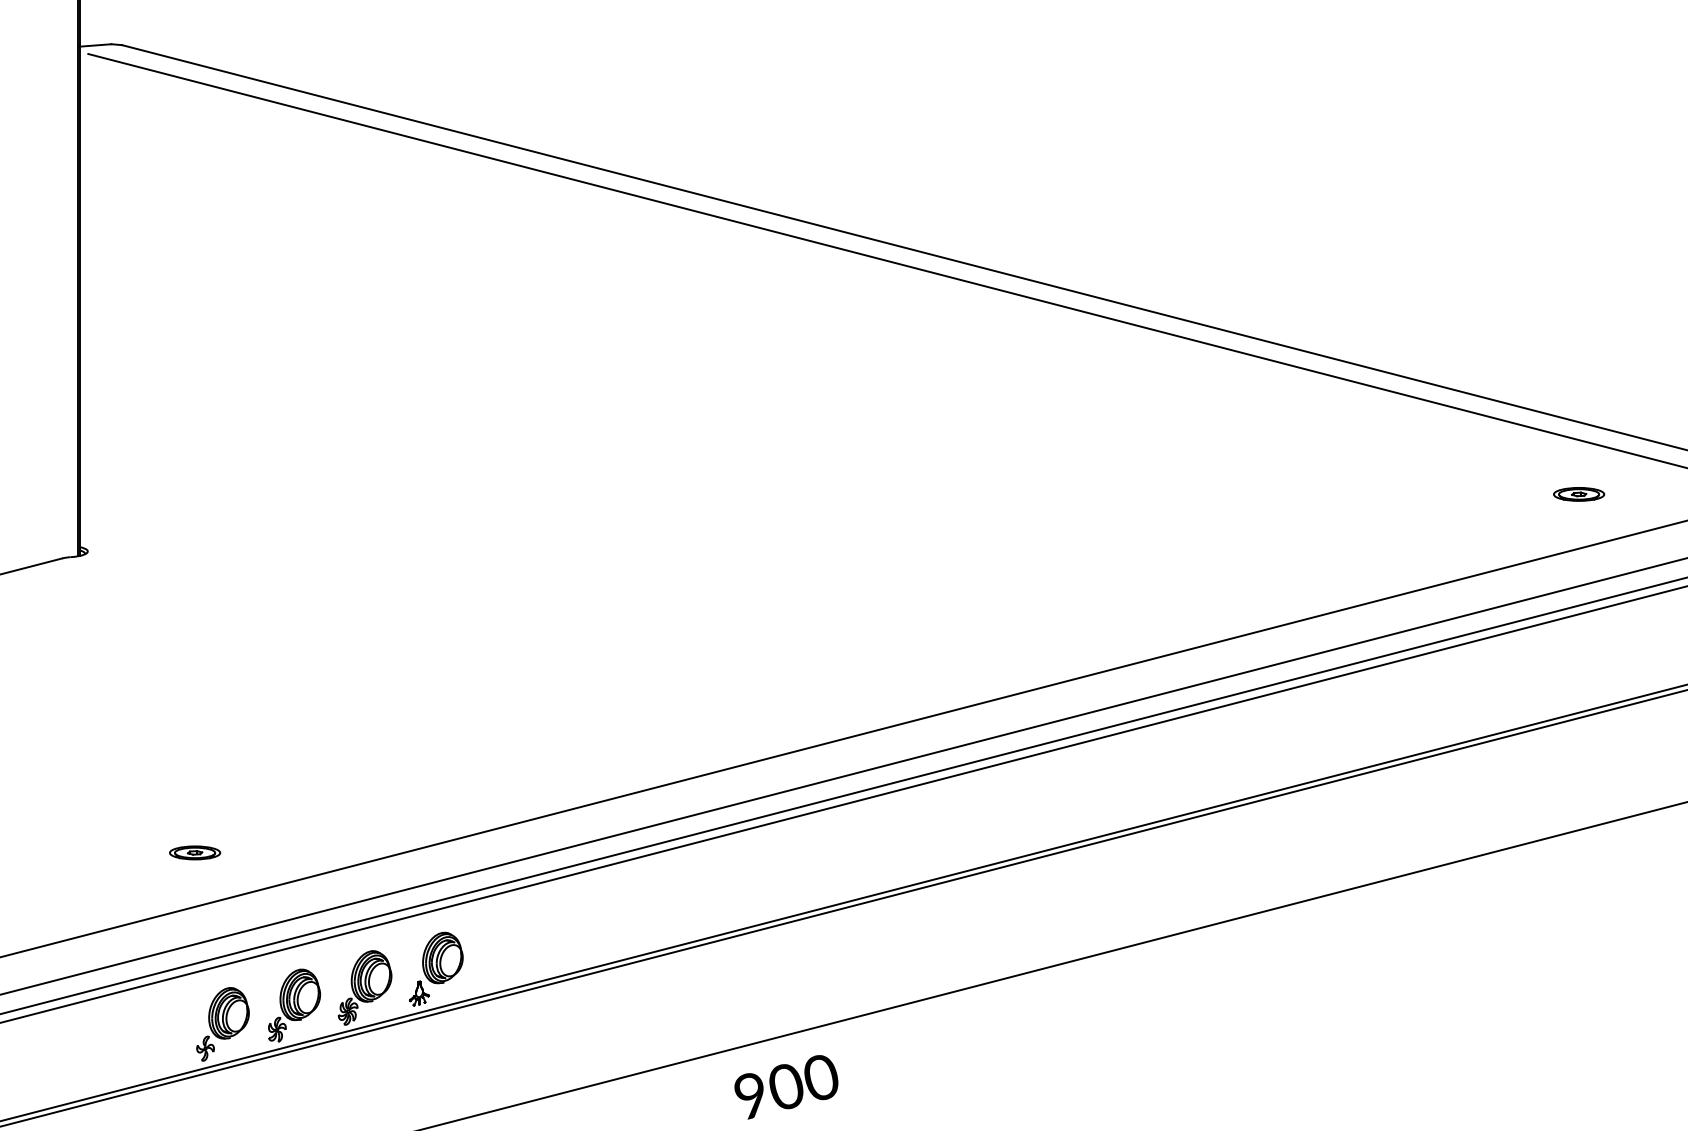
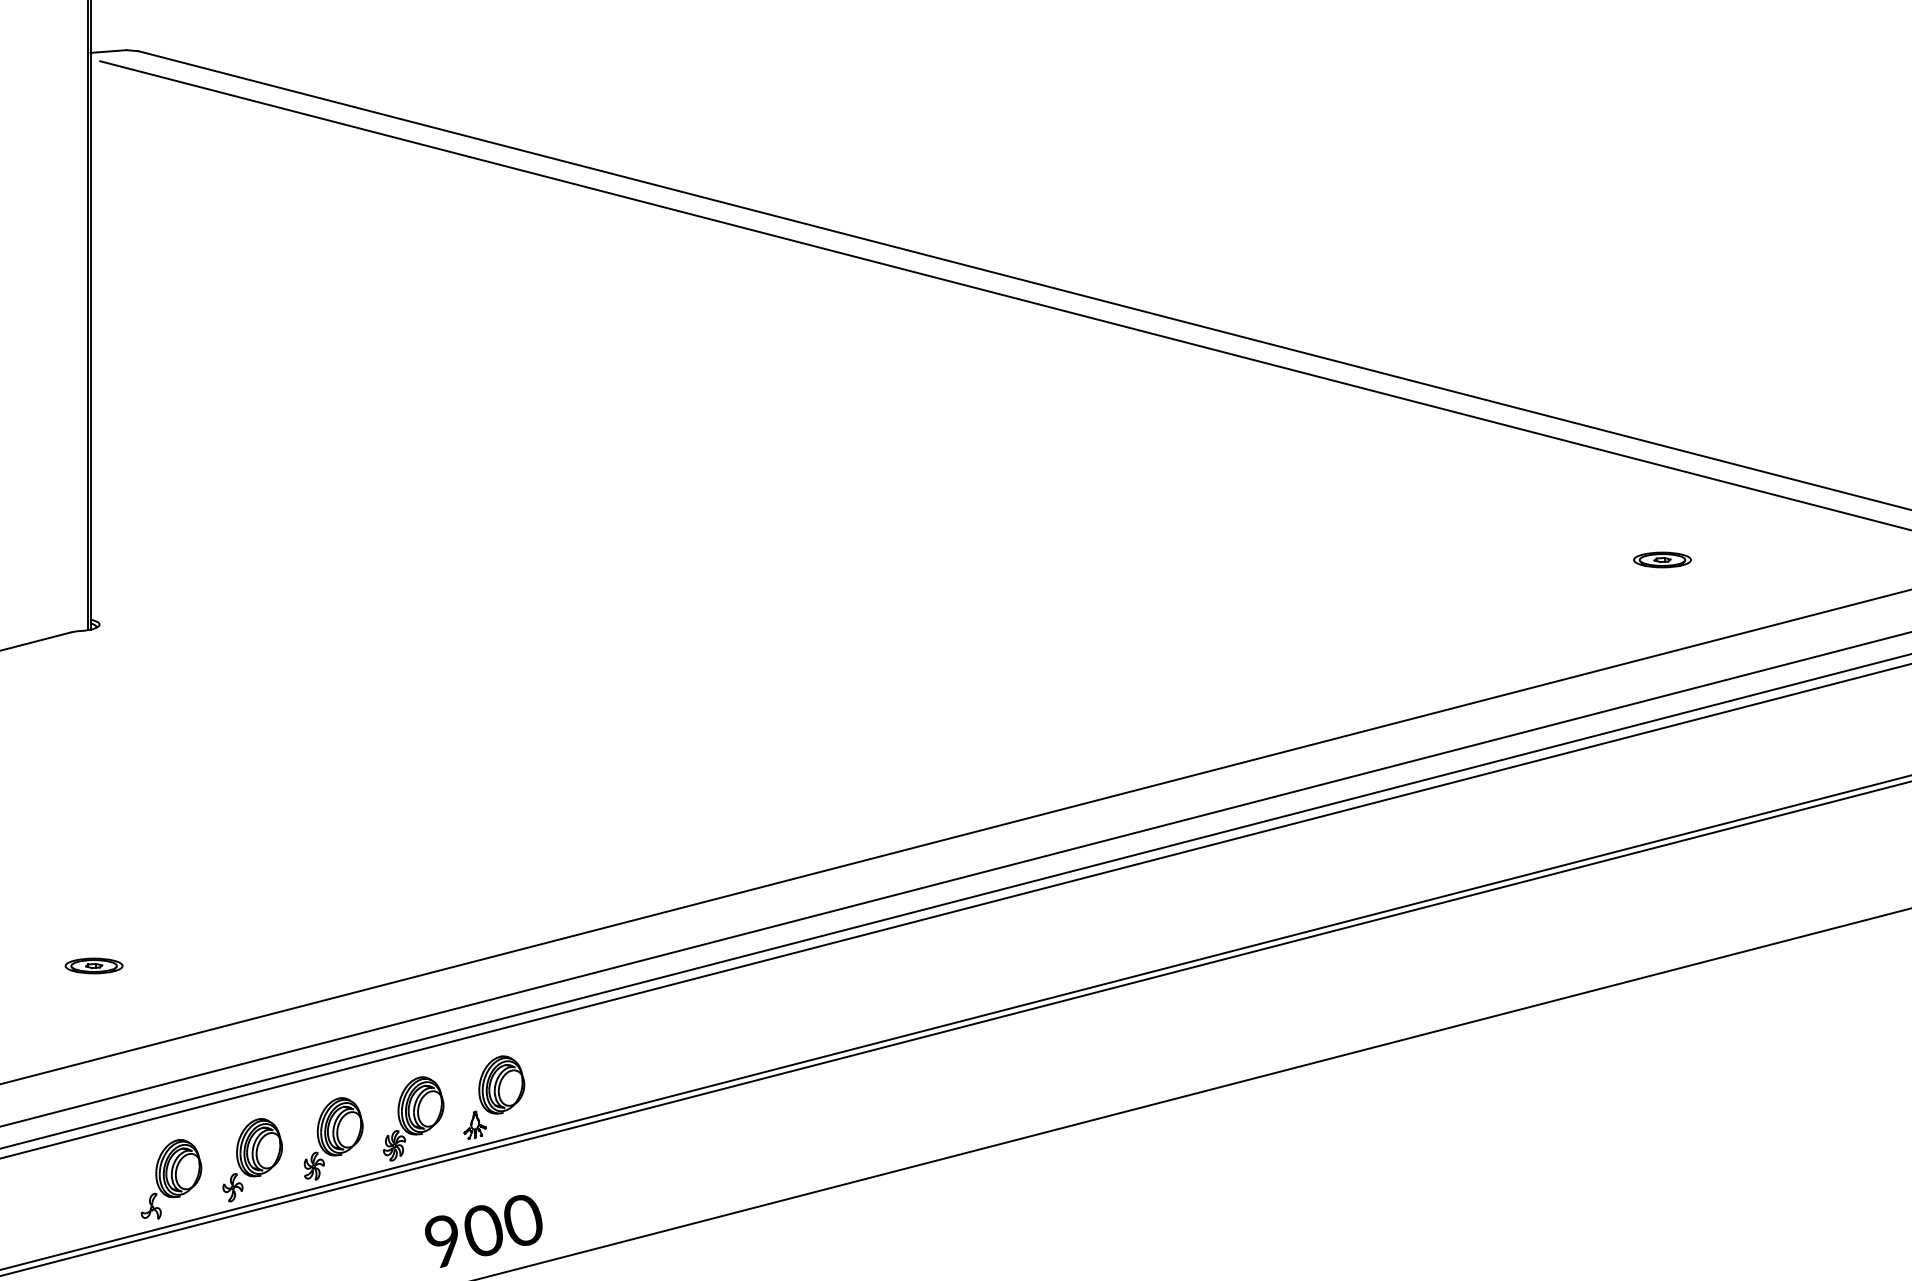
part: (1579, 493) -> (1662, 559), moved
part: (194, 852) -> (93, 965), moved
part: (151, 1041) -> (171, 1179), added
text: (786, 1087) -> (483, 1231), moved

